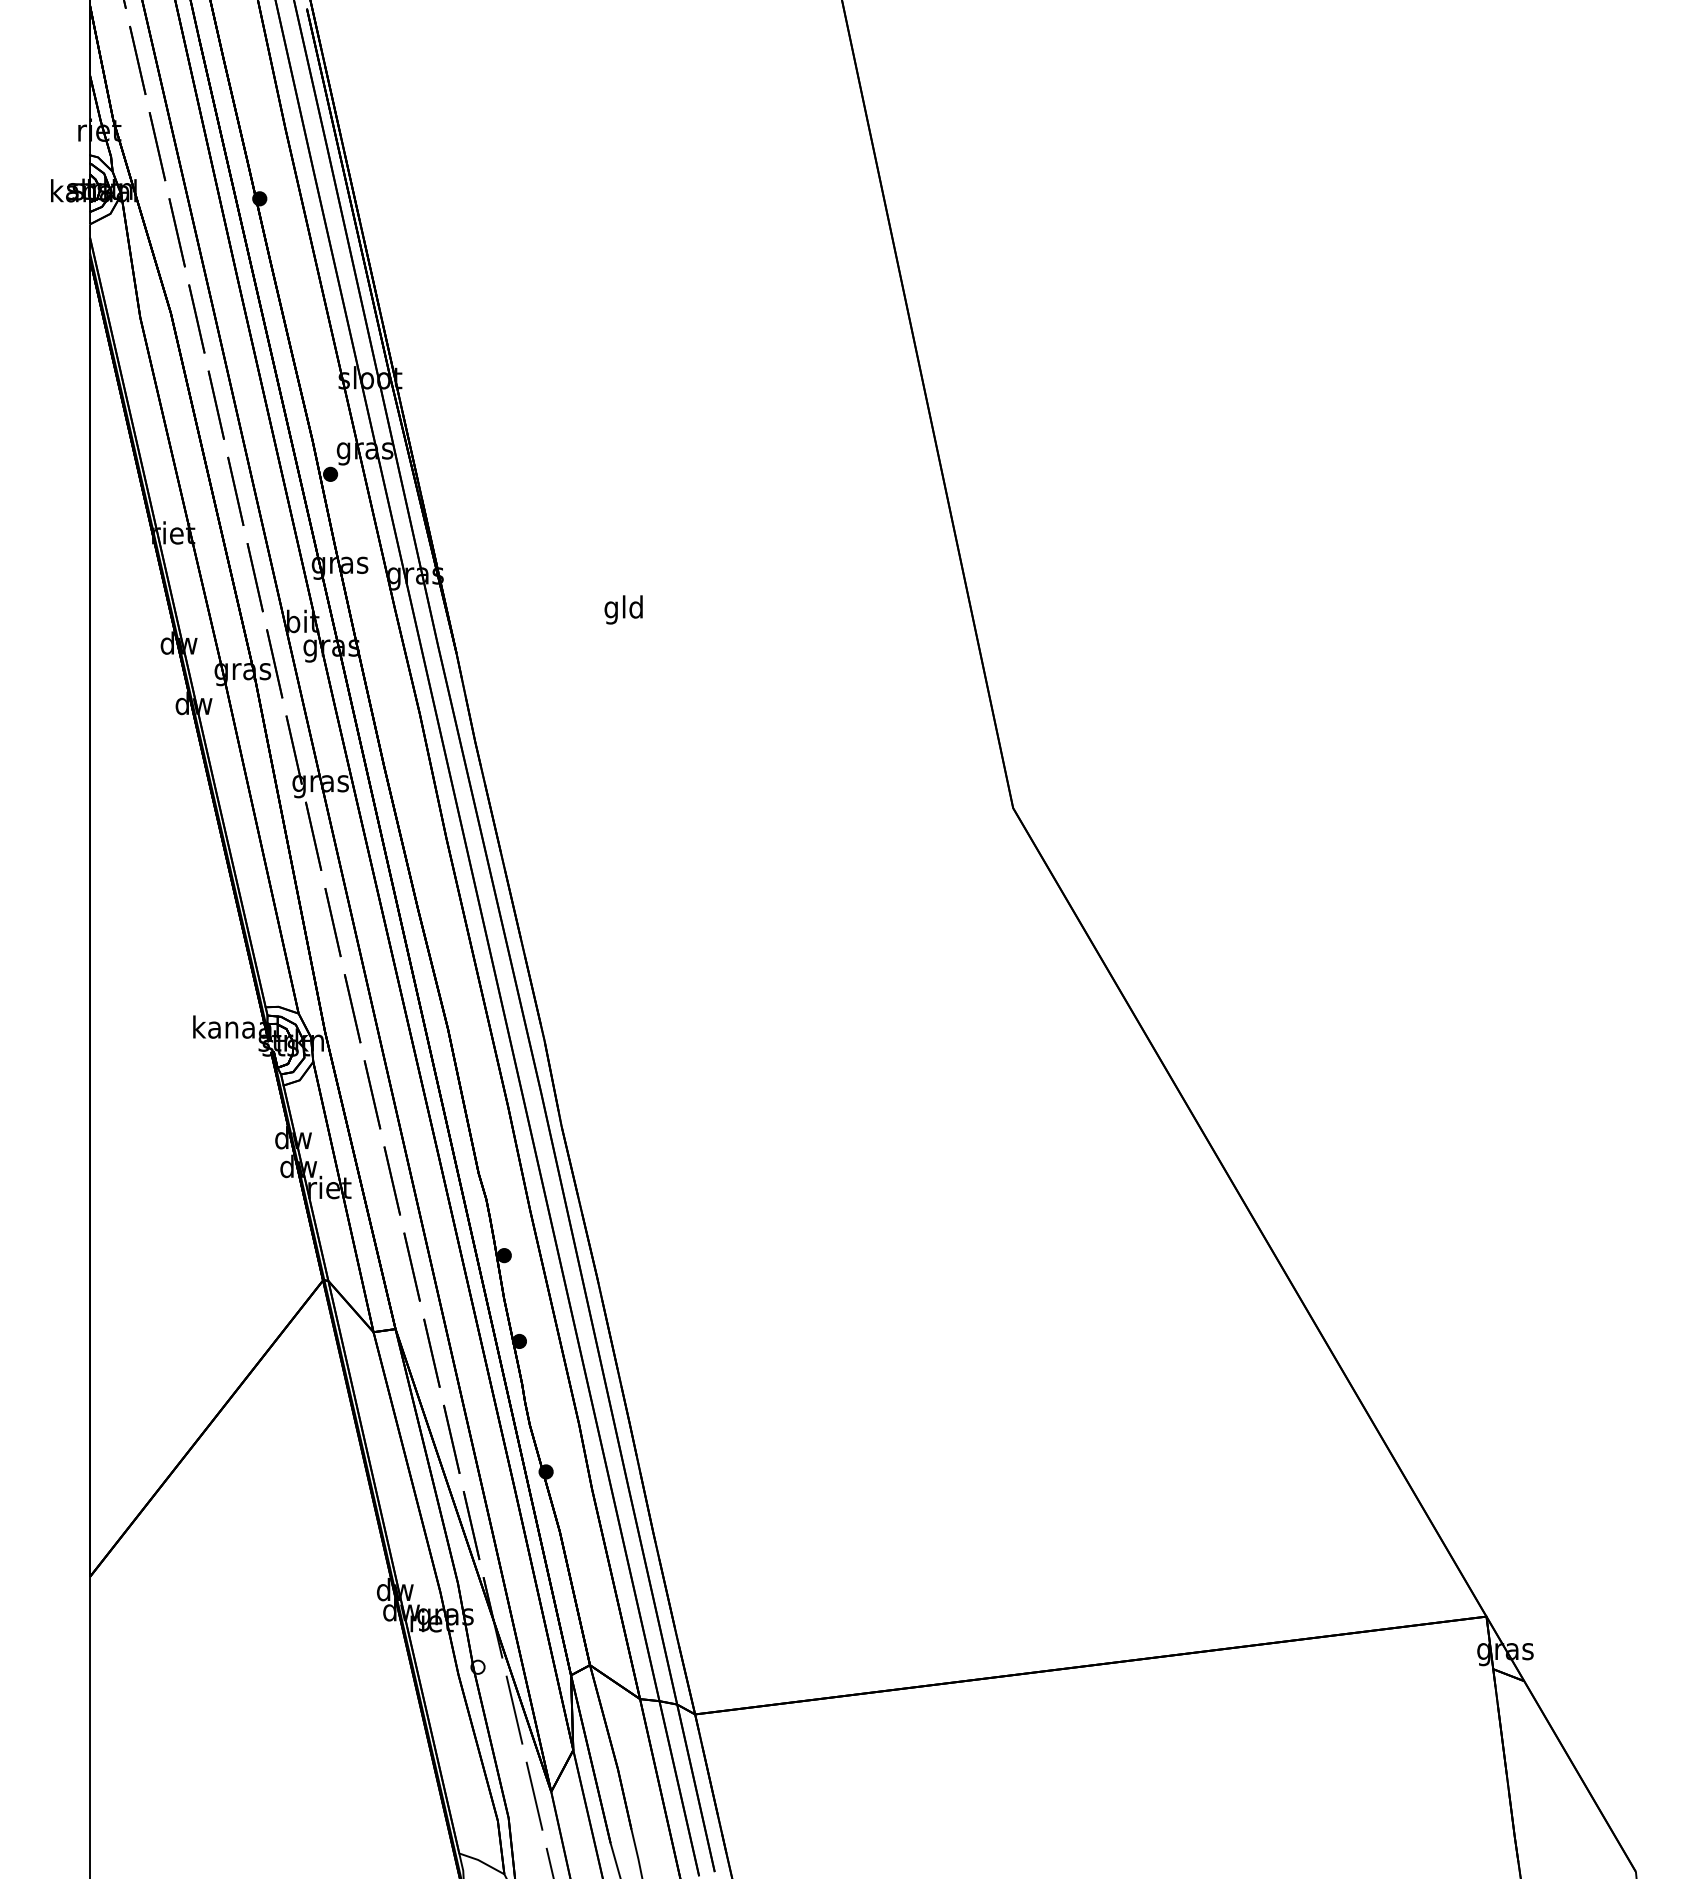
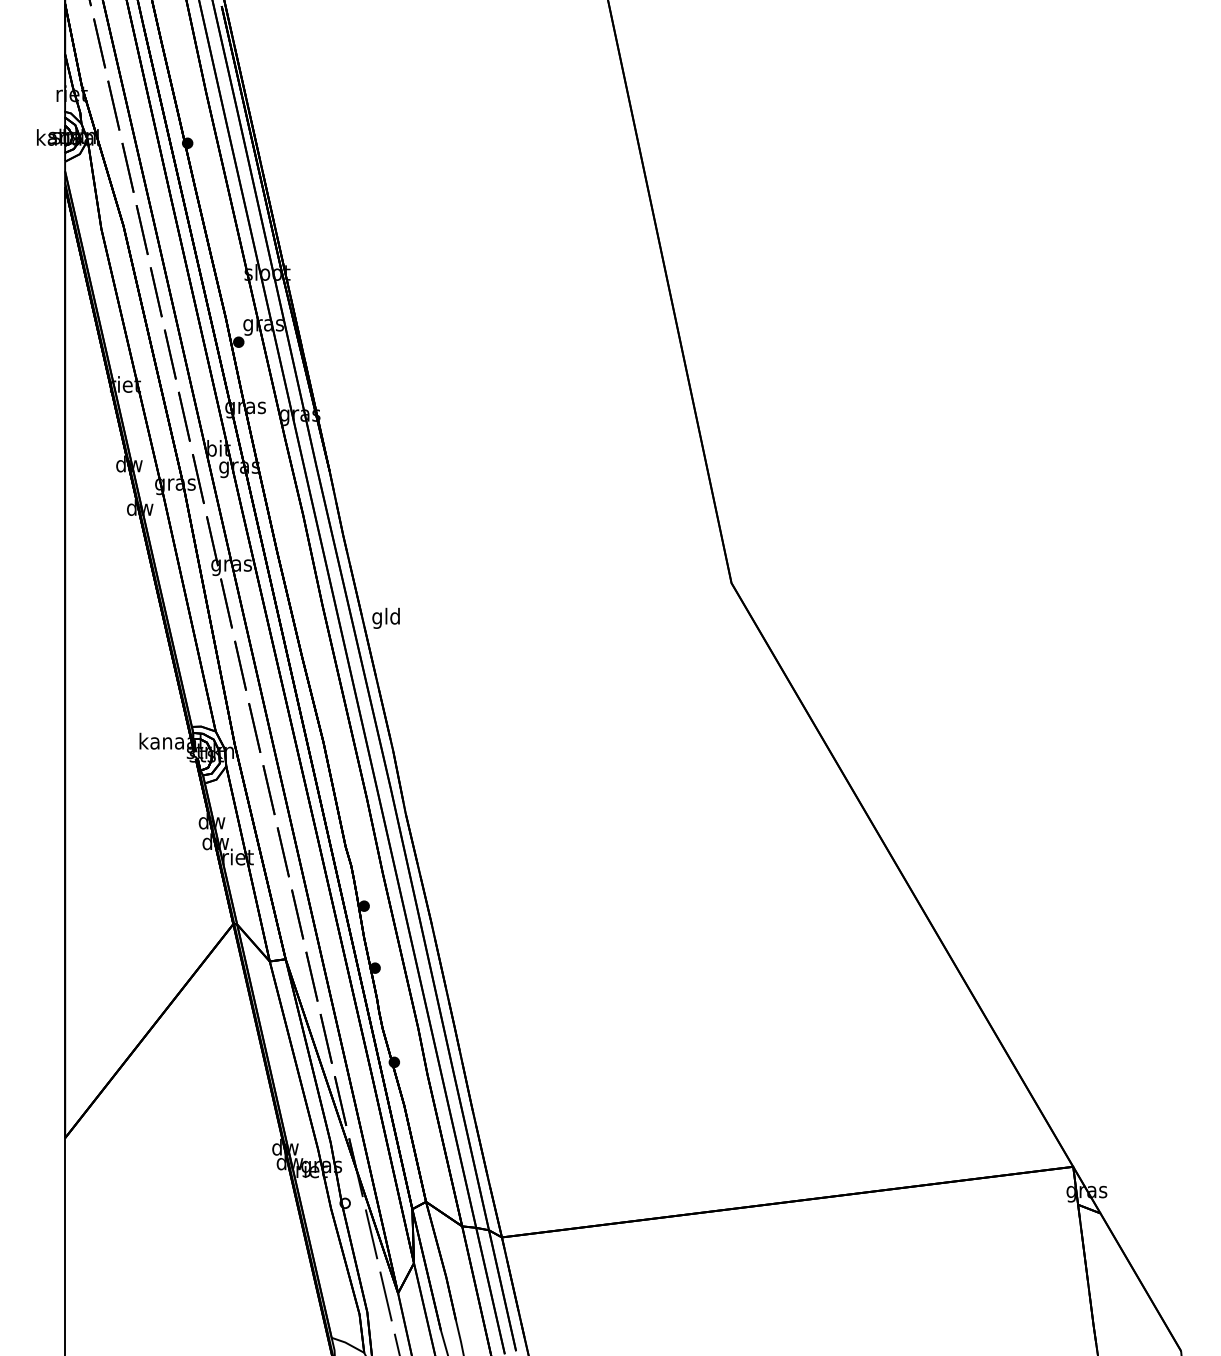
text: (623, 609) -> (385, 618), moved

